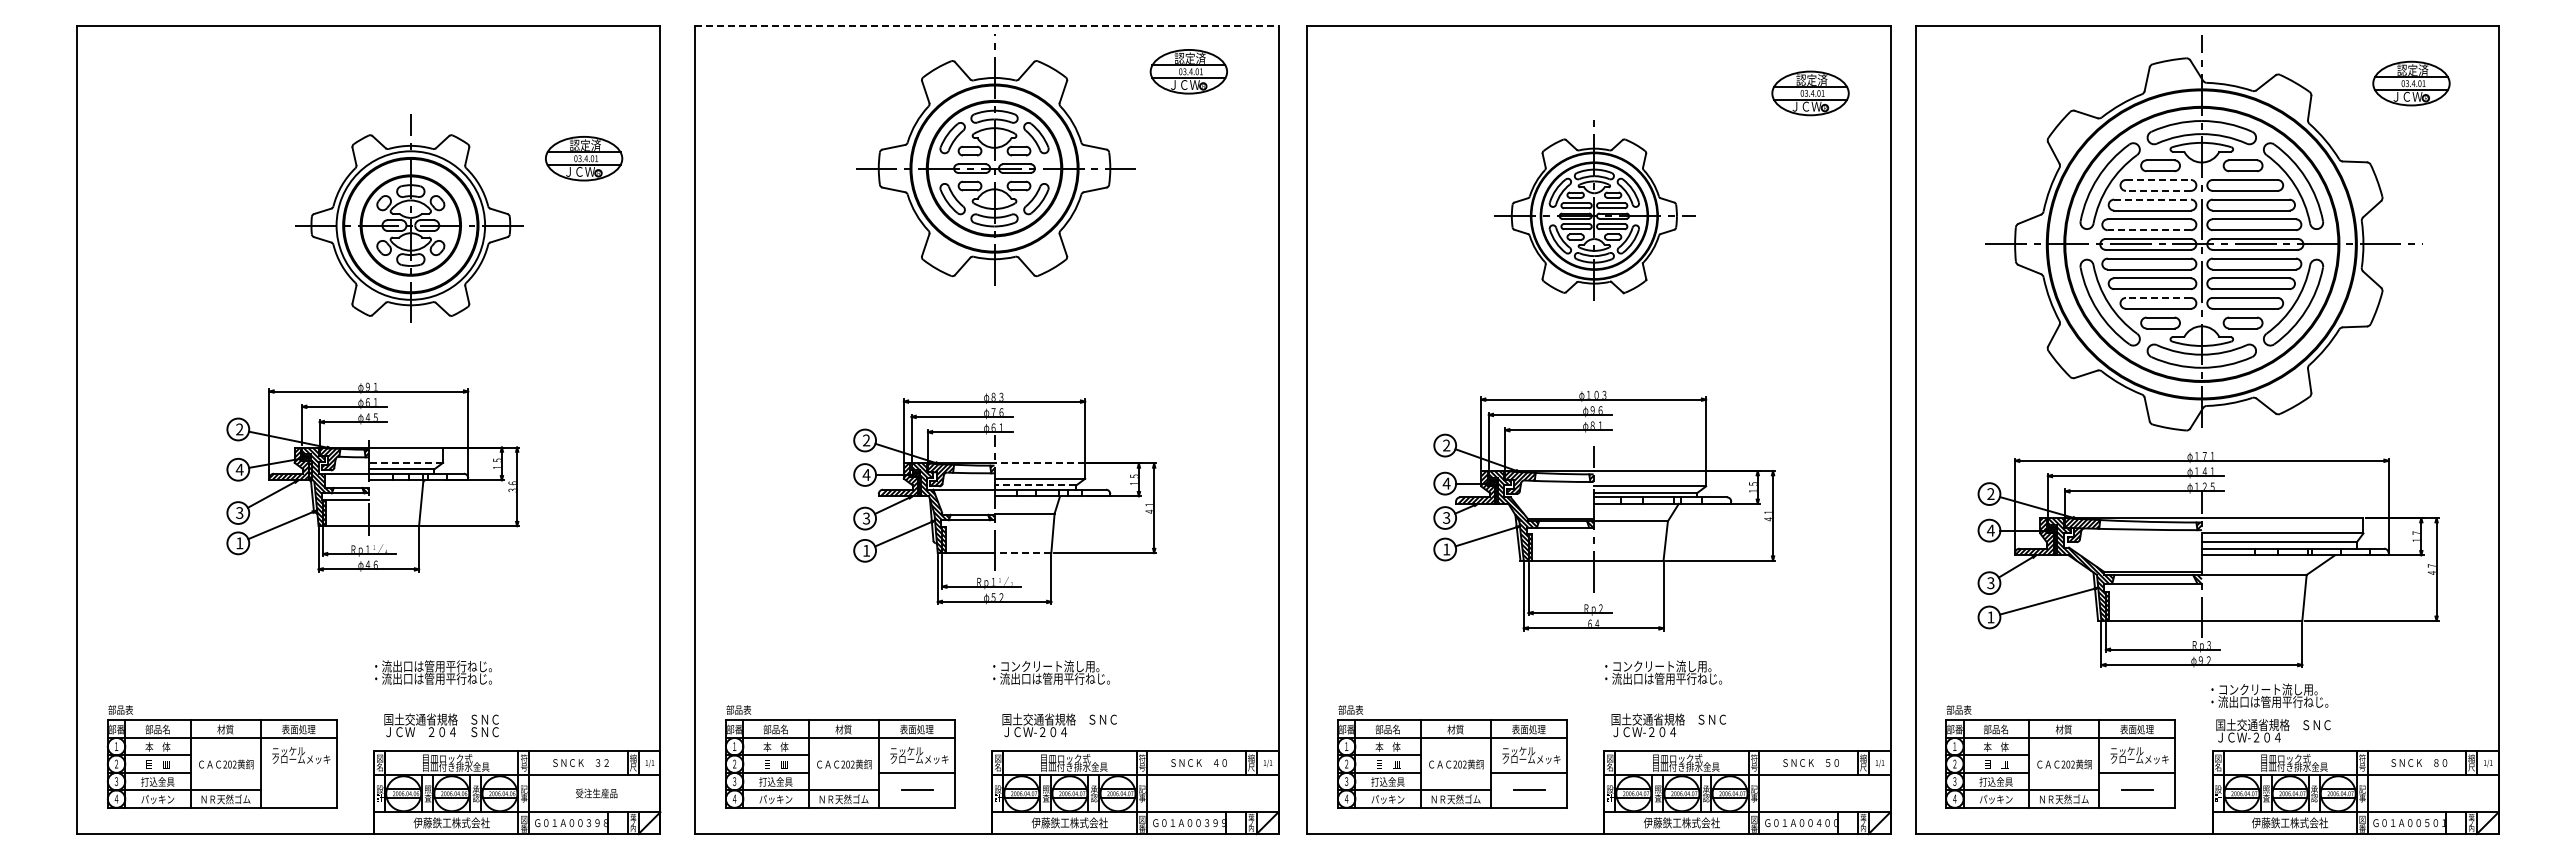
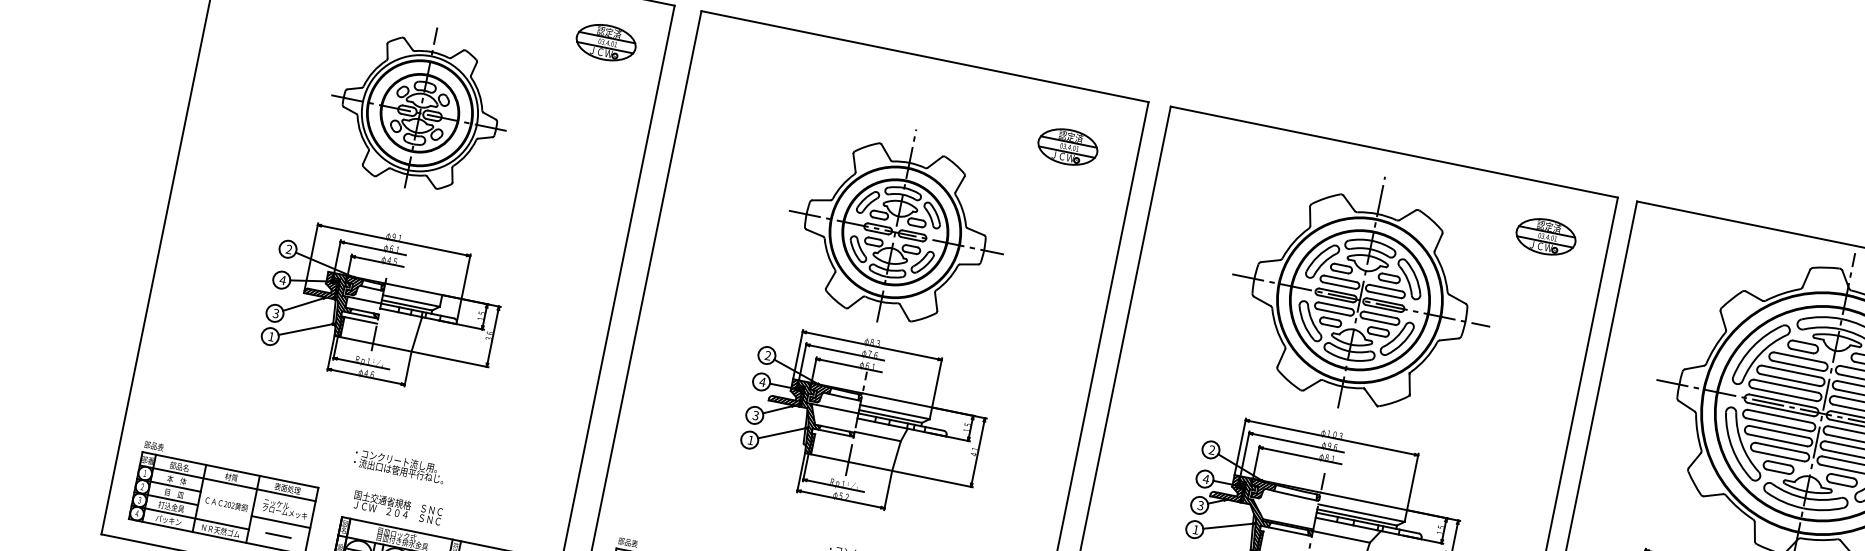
line: (986, 25) -> (924, 56), dashed -> solid
part: (1188, 71) -> (1067, 146), moved
part: (584, 158) -> (606, 42), moved
part: (995, 159) -> (897, 225), moved
line: (2158, 179) -> (1799, 357), dashed -> solid
line: (2157, 190) -> (1796, 365), dashed -> solid
line: (2153, 199) -> (1792, 371), dashed -> solid
part: (1595, 209) -> (1363, 292), size x1.67
part: (409, 218) -> (420, 107), moved
line: (2149, 230) -> (1784, 394), dashed -> solid
line: (2157, 297) -> (1780, 447), dashed -> solid
line: (405, 462) -> (411, 300), dashed -> solid
line: (1039, 463) -> (897, 400), dashed -> solid
line: (1035, 485) -> (890, 416), dashed -> solid
line: (1022, 553) -> (870, 466), dashed -> solid
text: (436, 666) -> (403, 461), ・流出口は管用平行ねじ。 -> ・コンクリート流し用。
line: (298, 772) -> (280, 521), added
line: (299, 790) -> (278, 535), added

